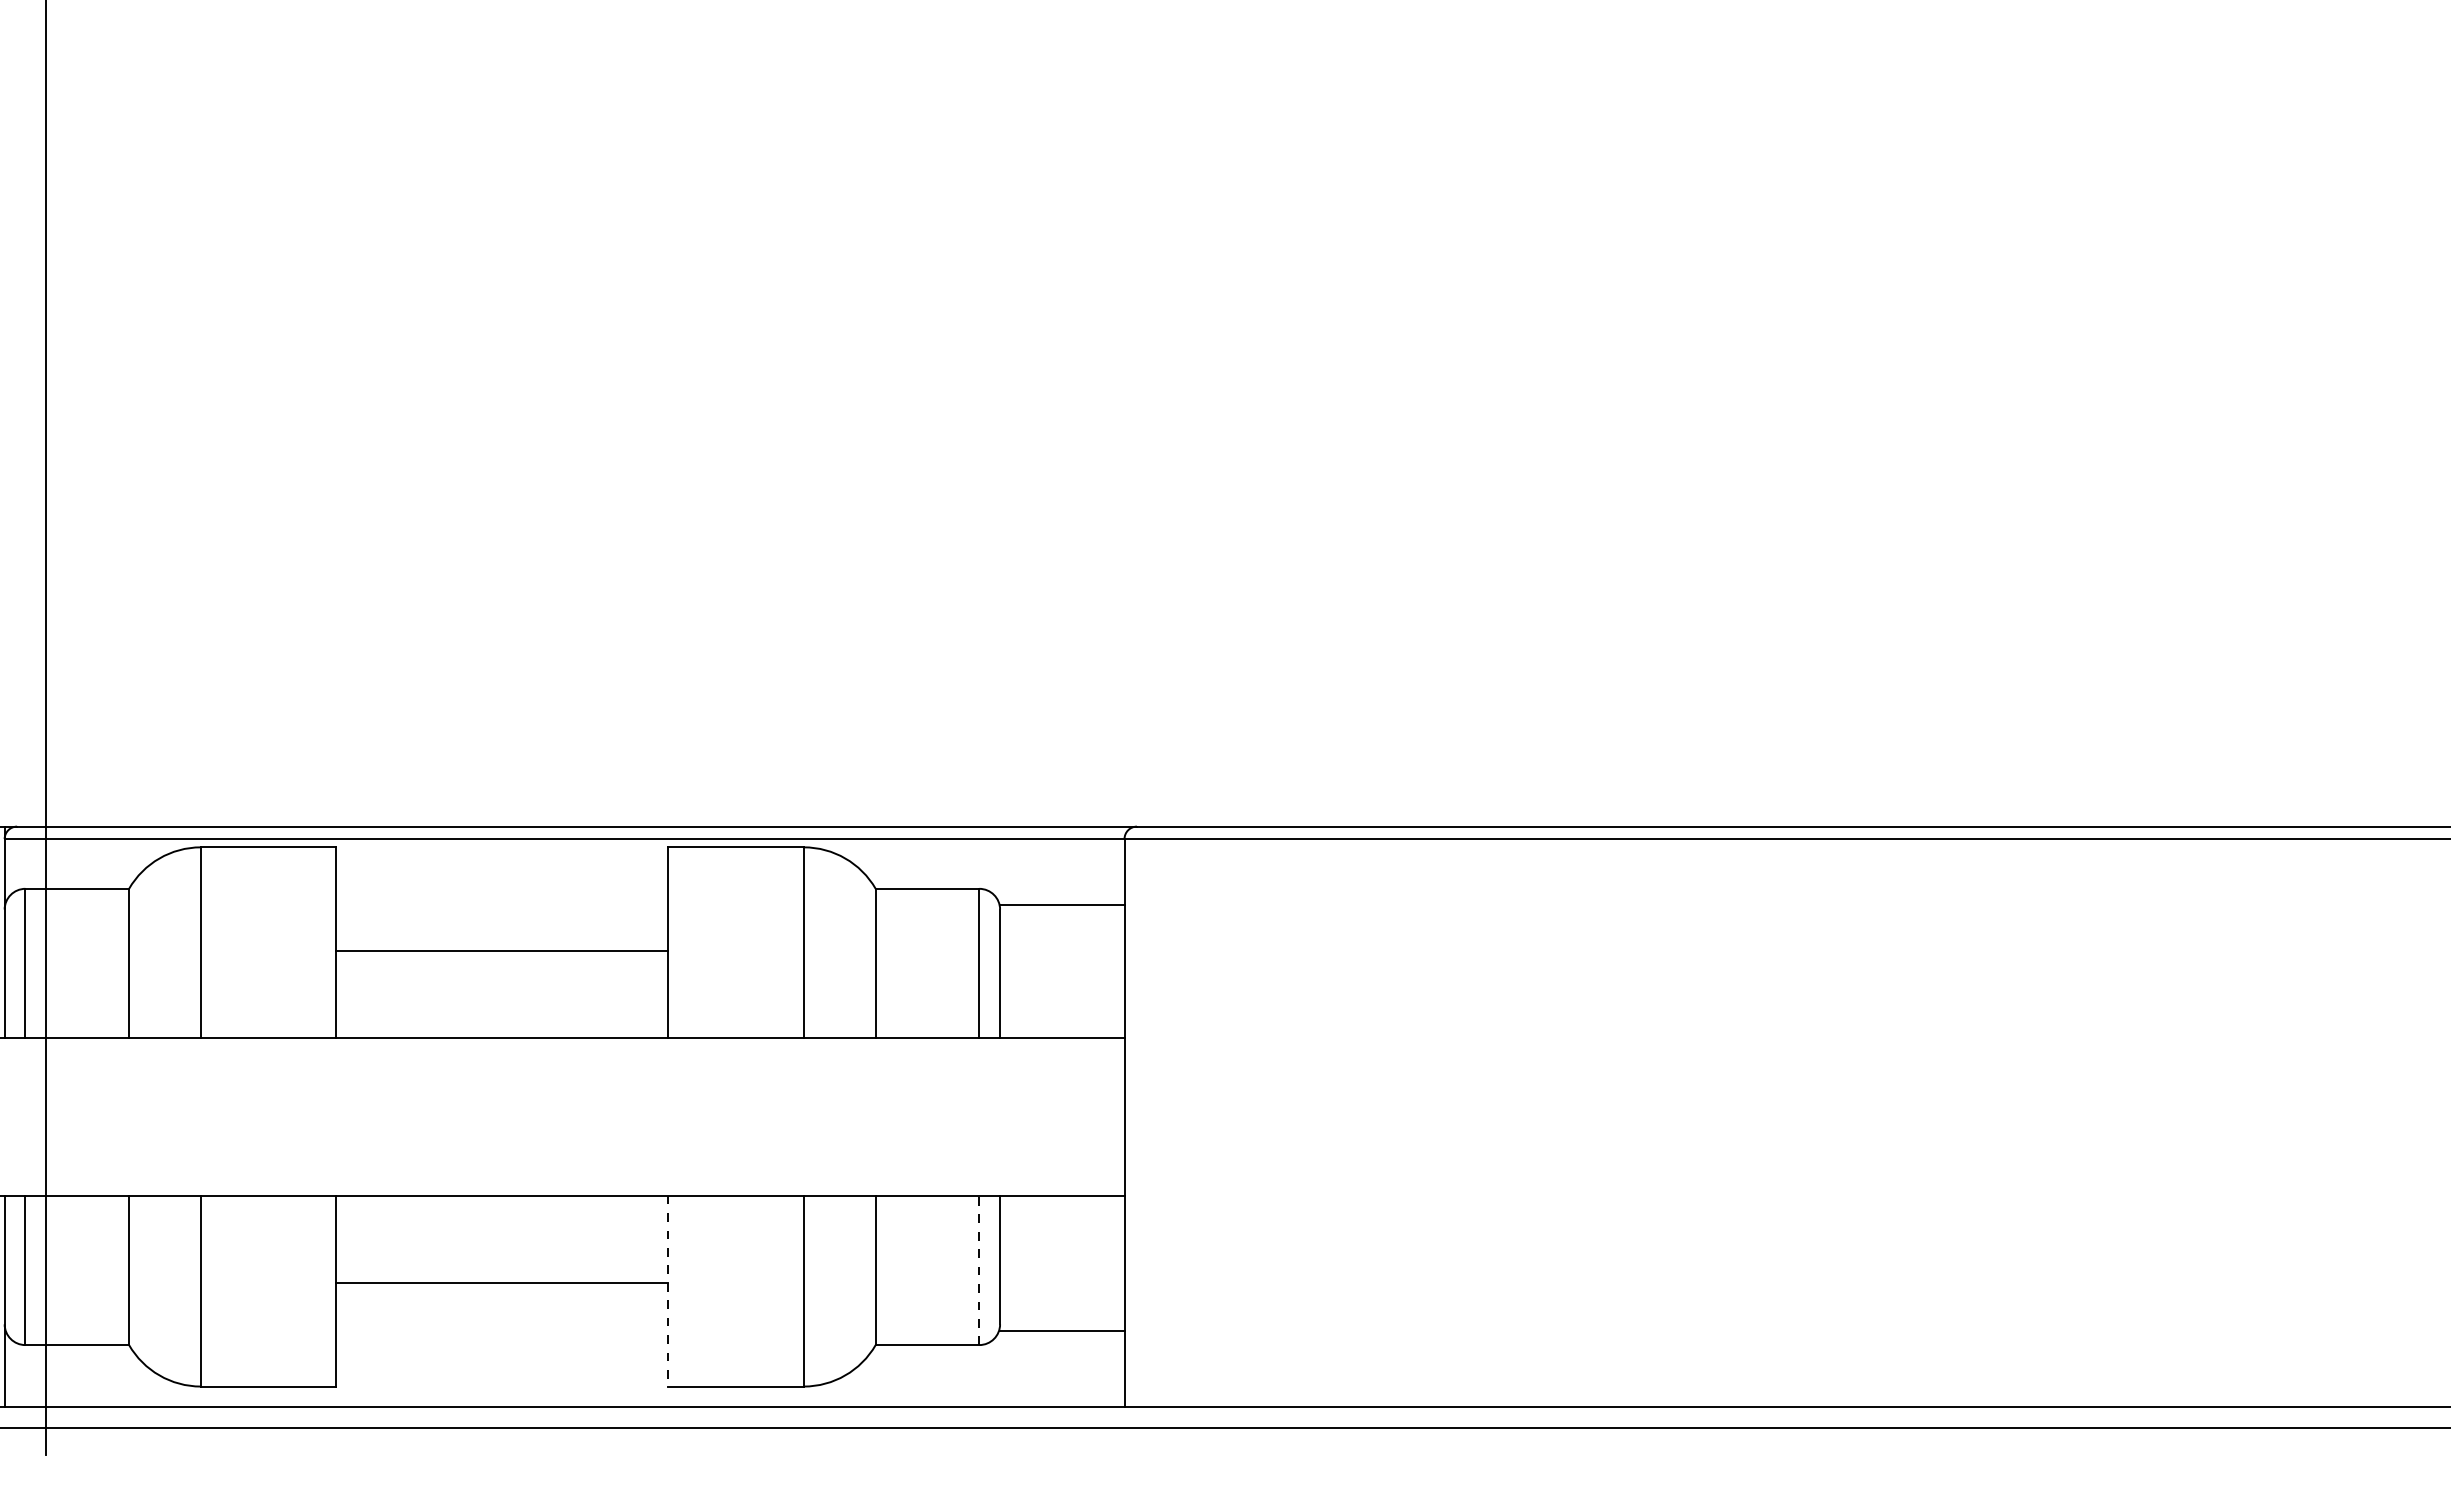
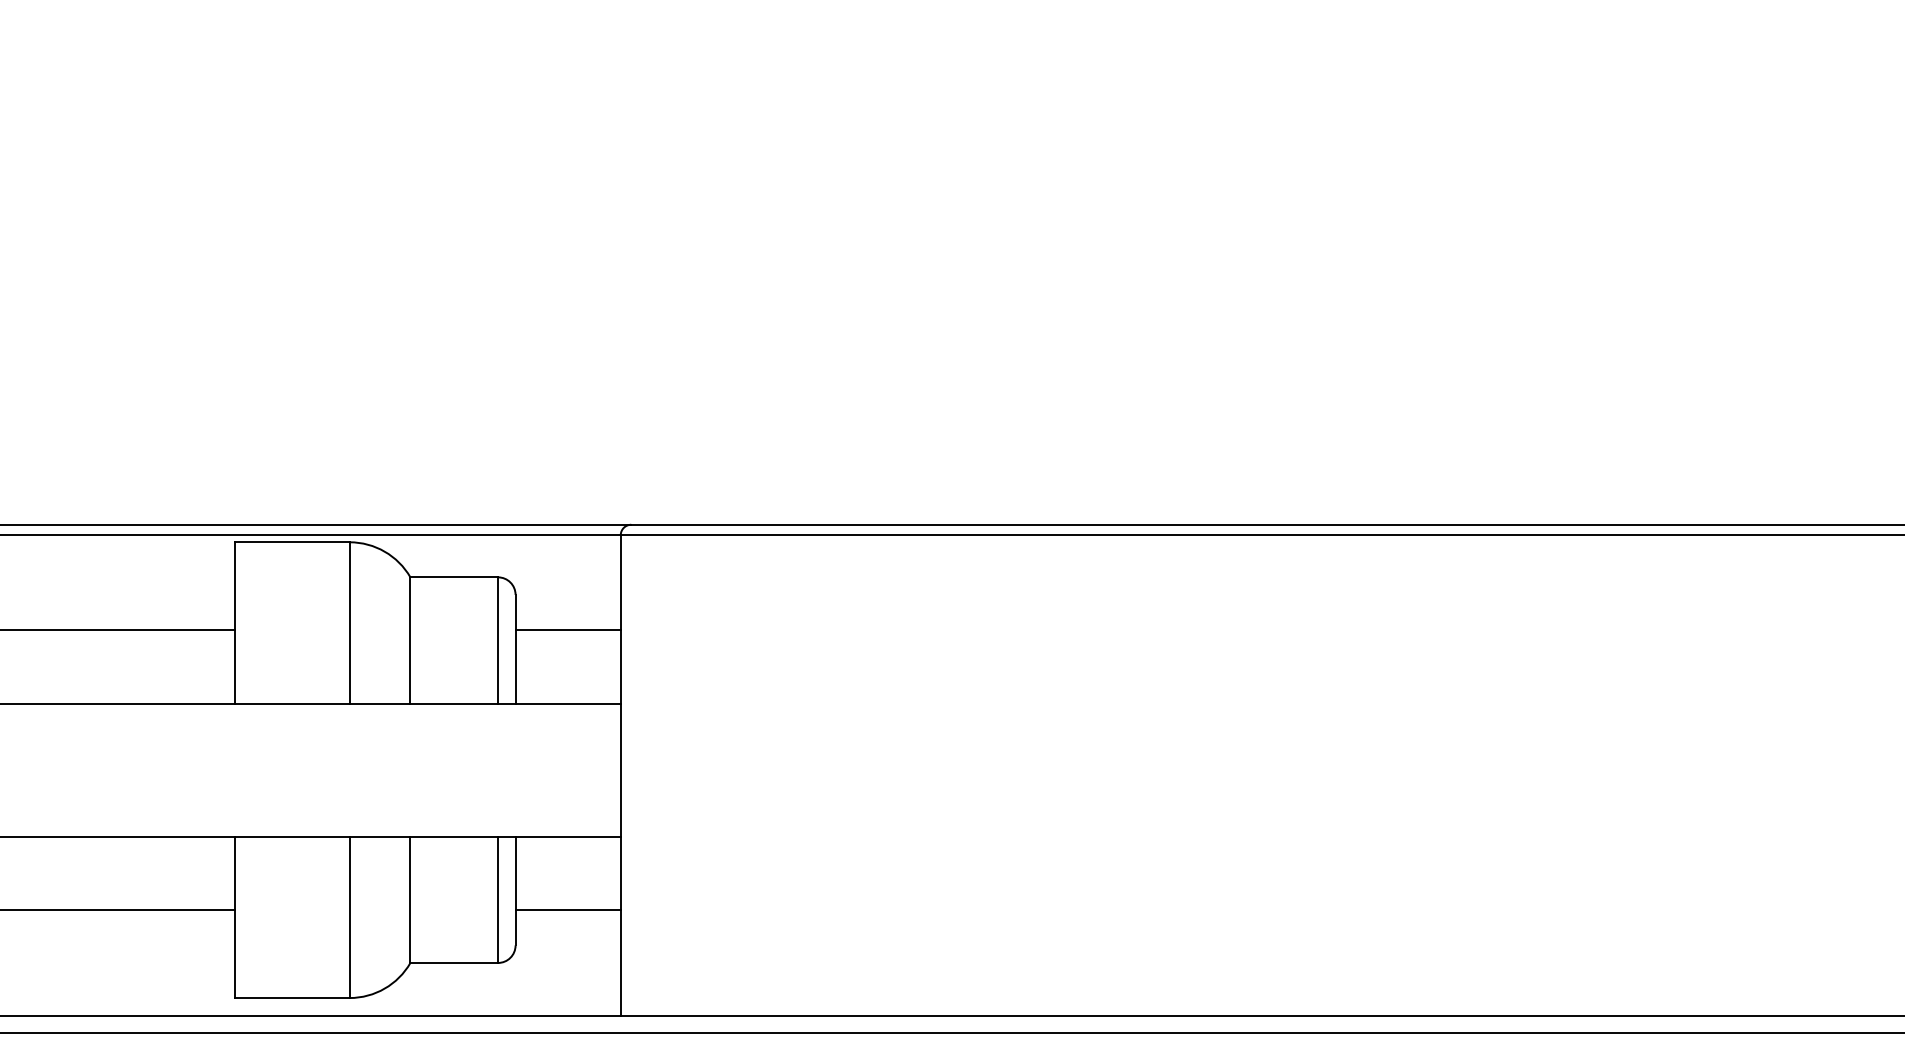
line: (1062, 905) -> (568, 630), moved
line: (979, 1270) -> (498, 899), dashed -> solid
line: (668, 1291) -> (235, 917), dashed -> solid
line: (1062, 1330) -> (568, 910), moved

